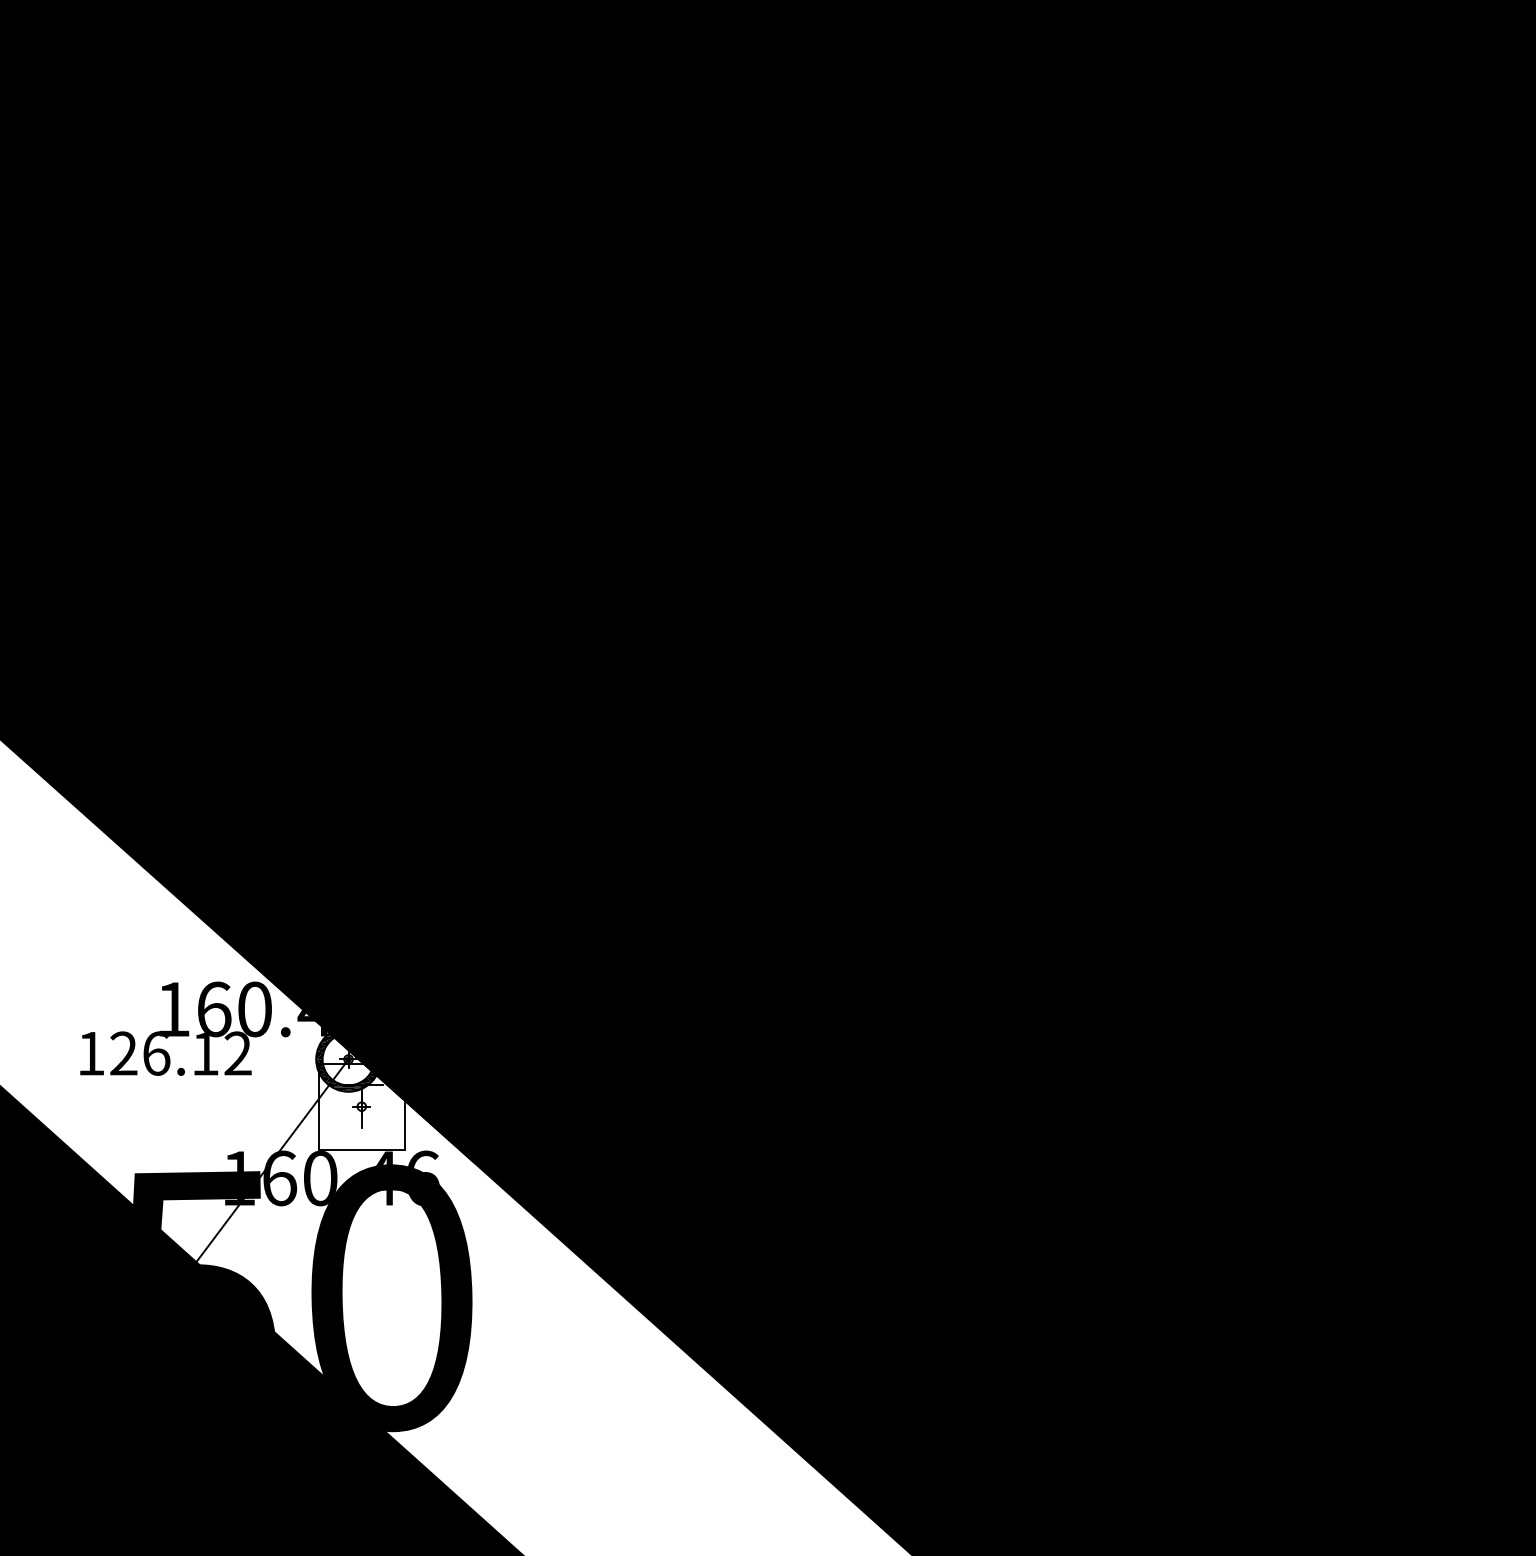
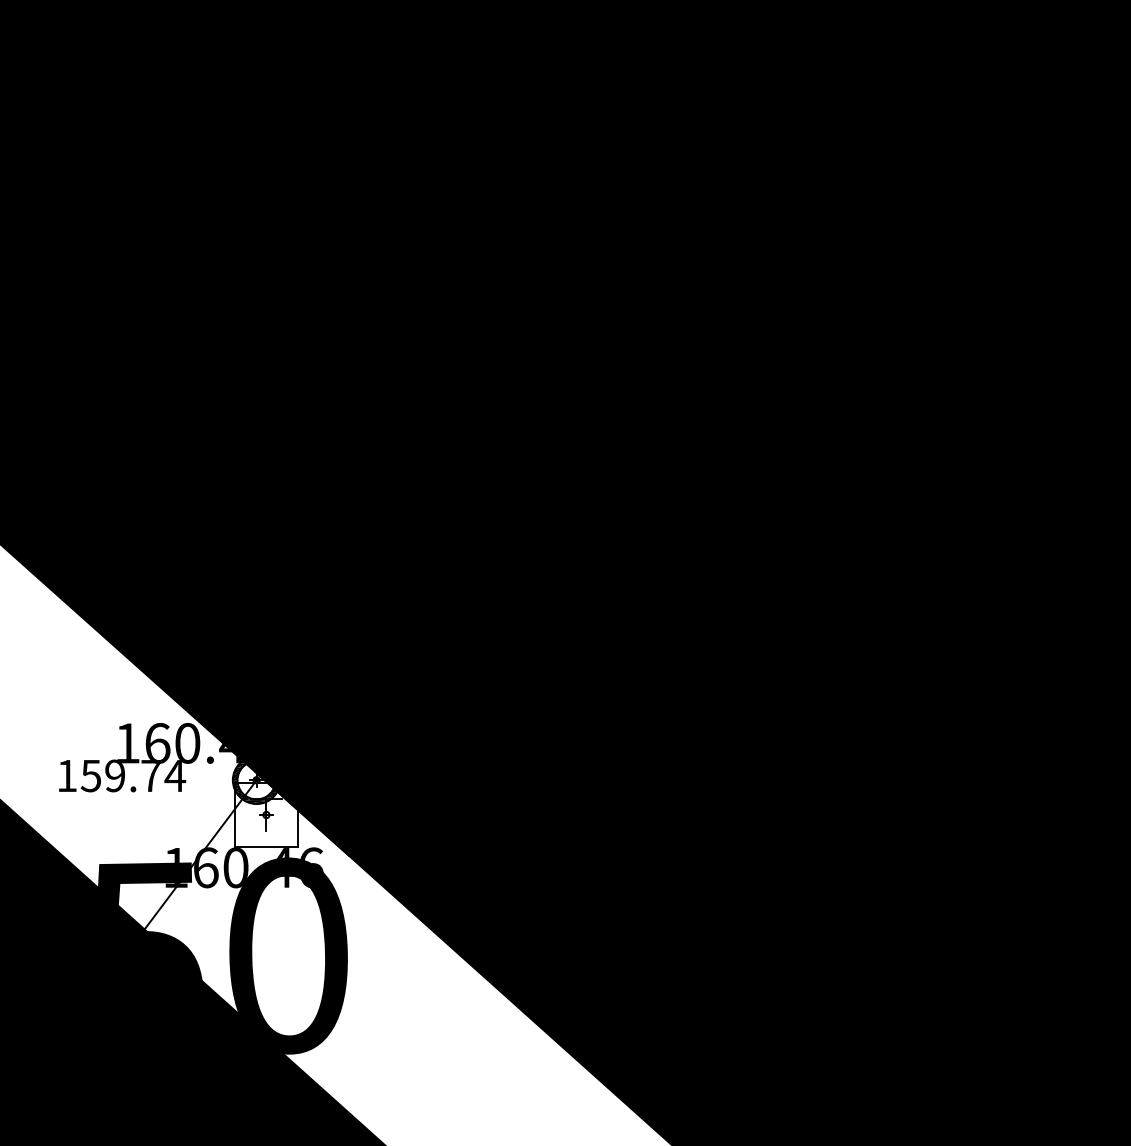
text: (180, 1053) -> (132, 775), 126.12 -> 159.74

